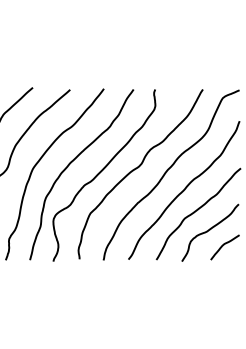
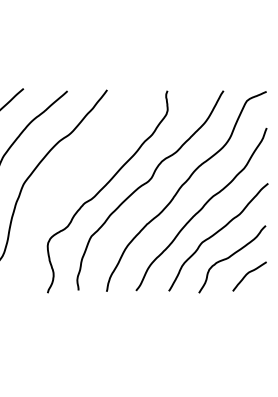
curve: (71, 163) -> (69, 177), removed

